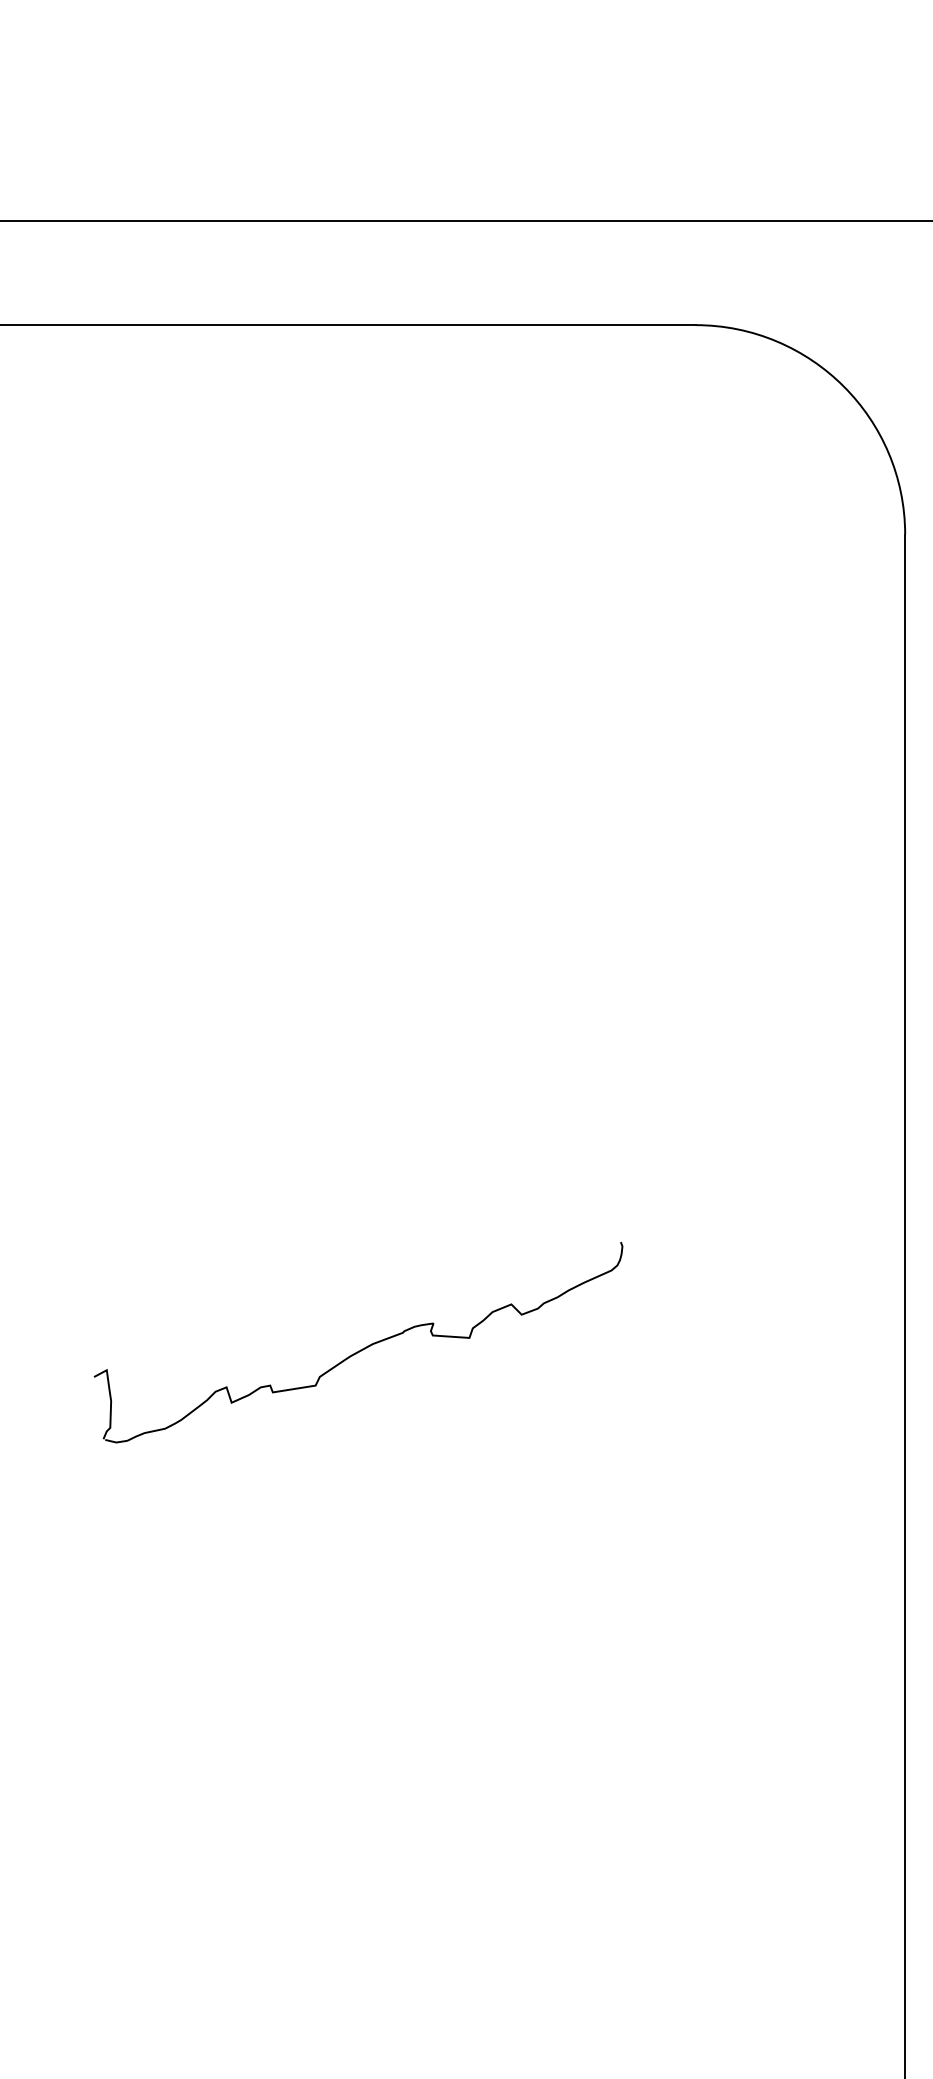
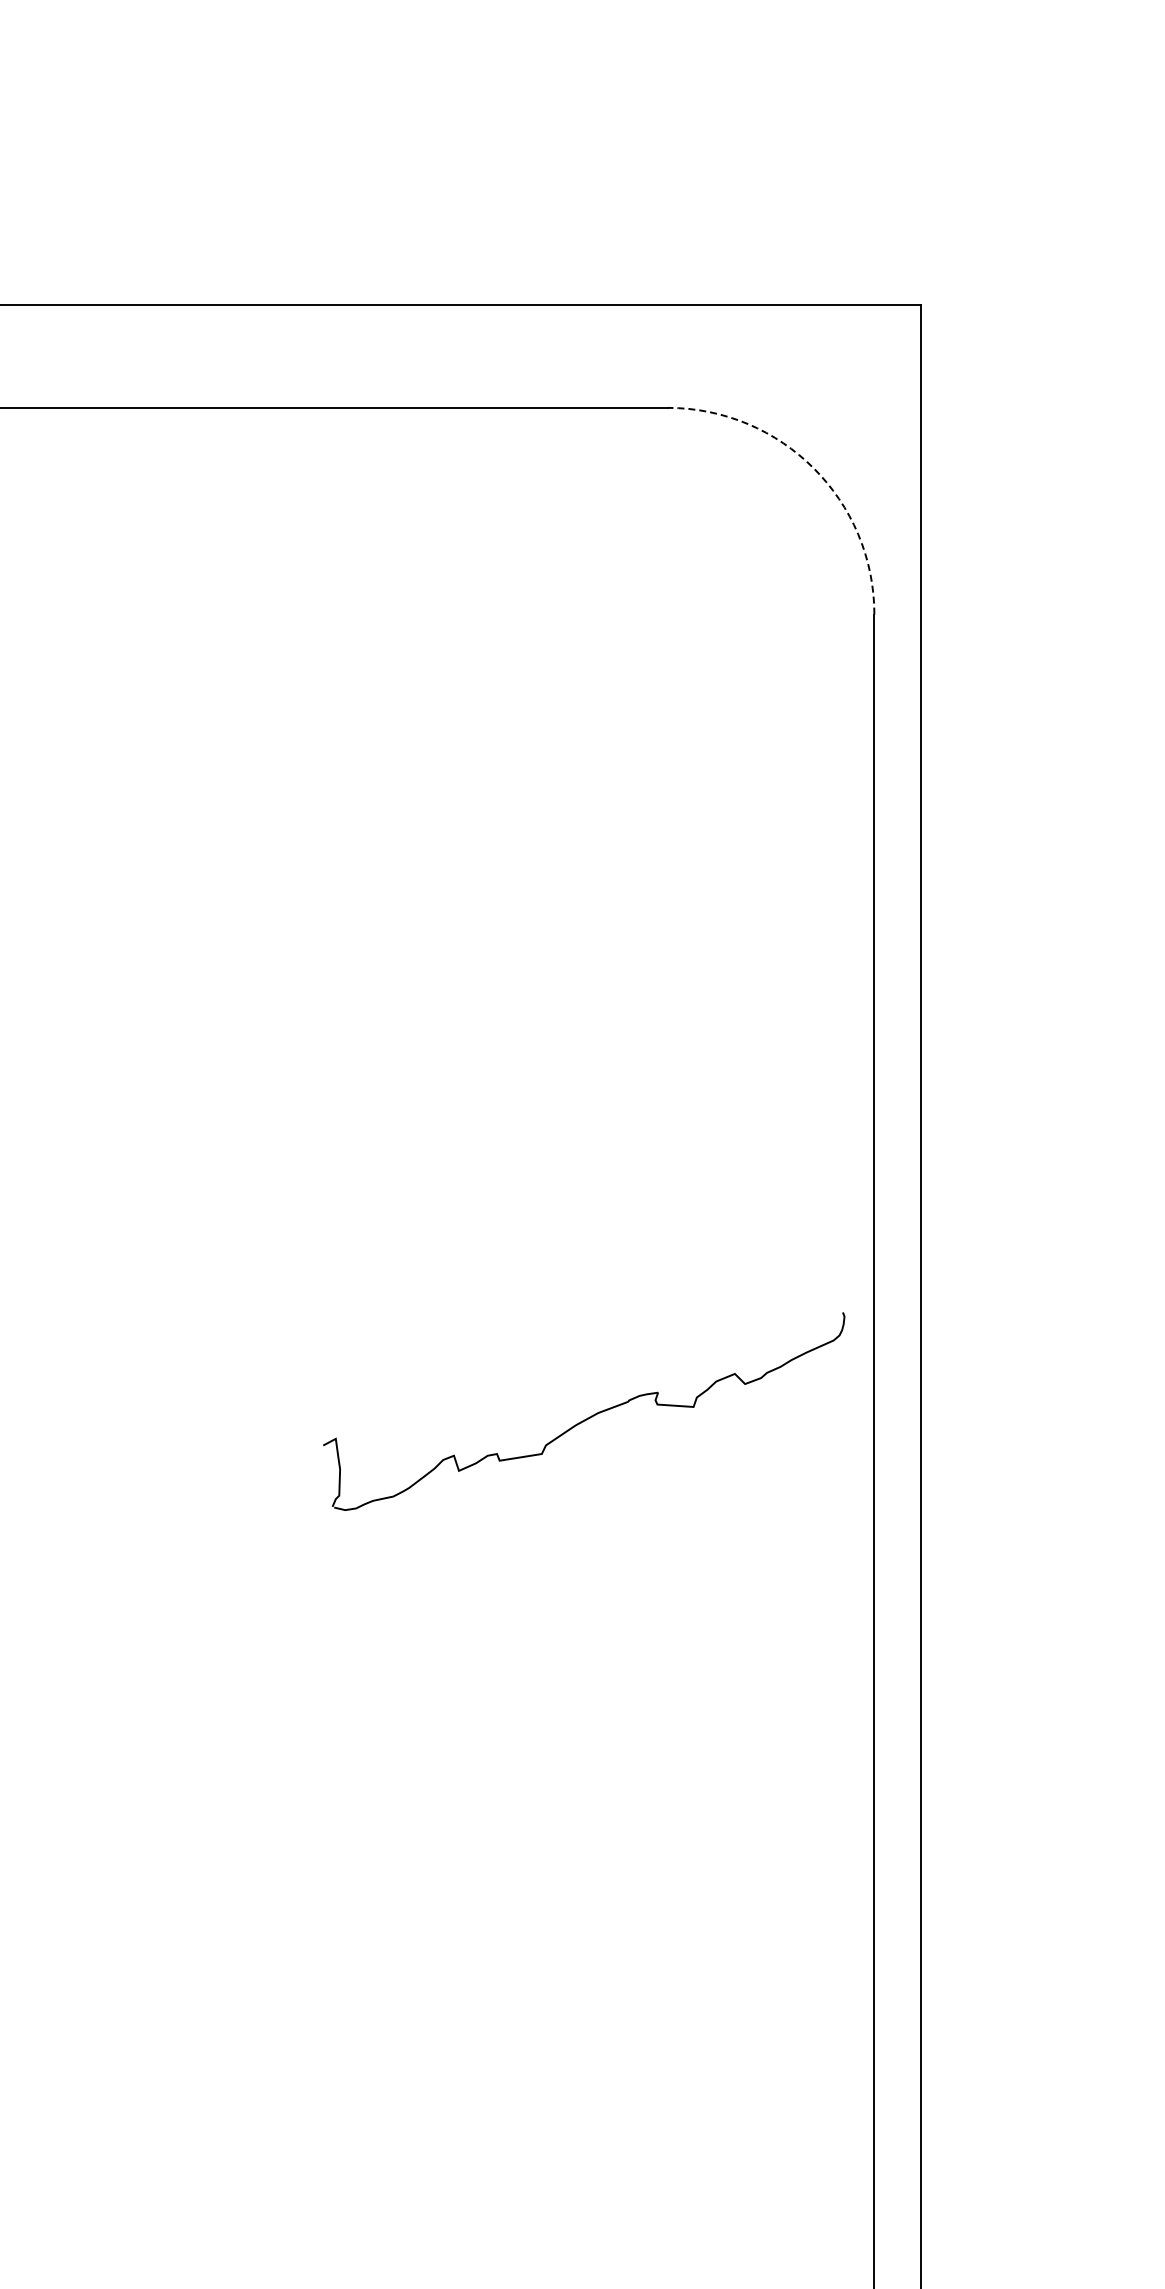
arc: (843, 386) -> (813, 468), solid -> dashed
part: (361, 1348) -> (587, 1417), moved

